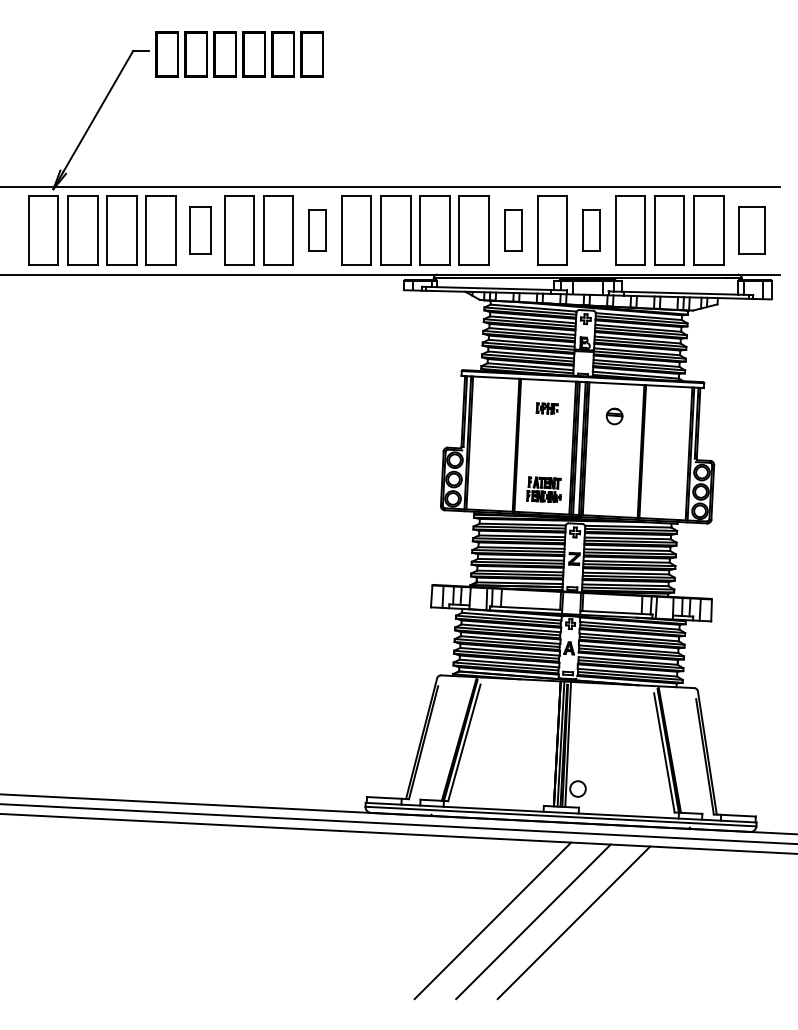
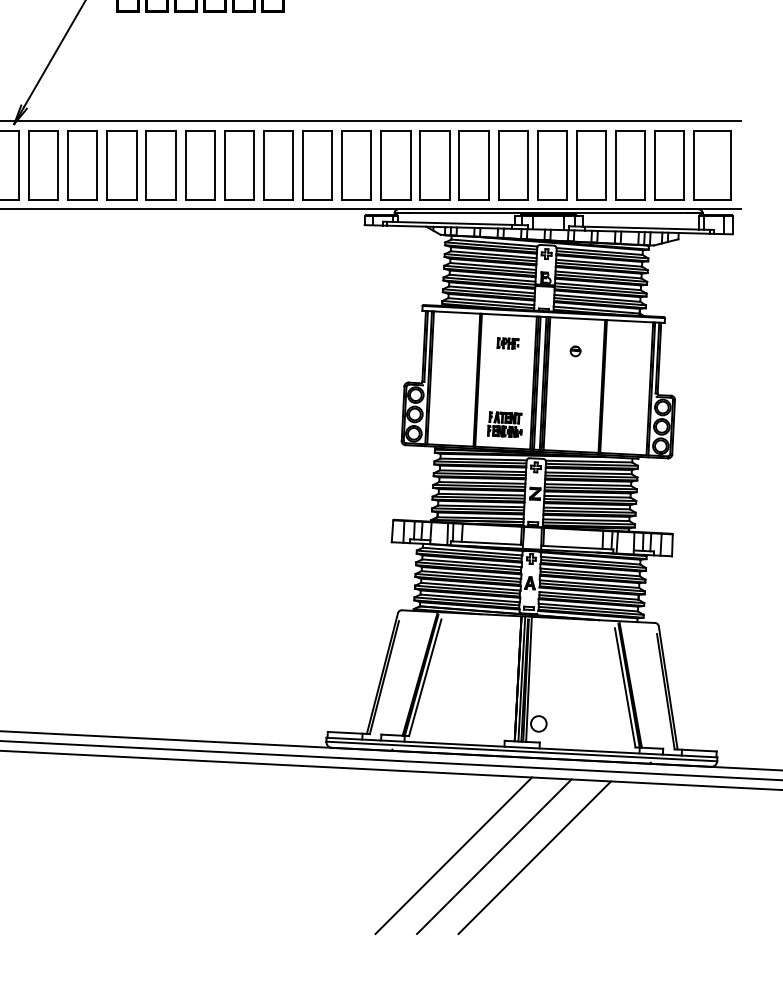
part: (200, 230) -> (161, 165), size x1.43
part: (317, 230) -> (278, 165), size x1.67
part: (513, 230) -> (474, 165), size x1.67
part: (591, 230) -> (552, 165), size x1.67
part: (751, 230) -> (712, 165), size x1.43
part: (614, 416) -> (575, 351), size x0.62

